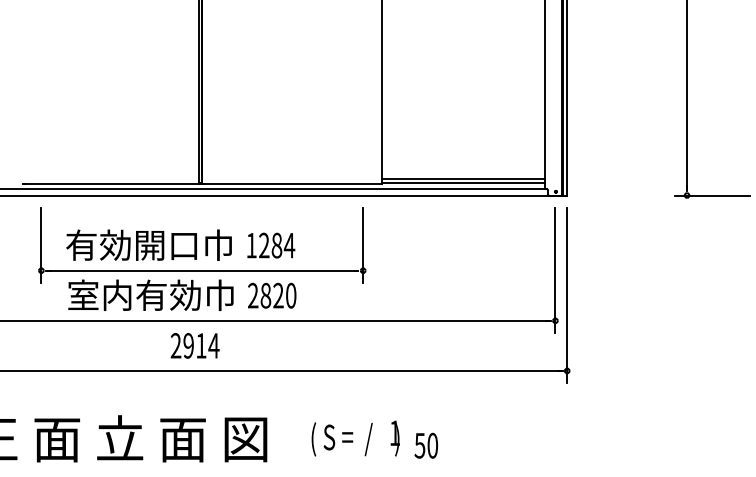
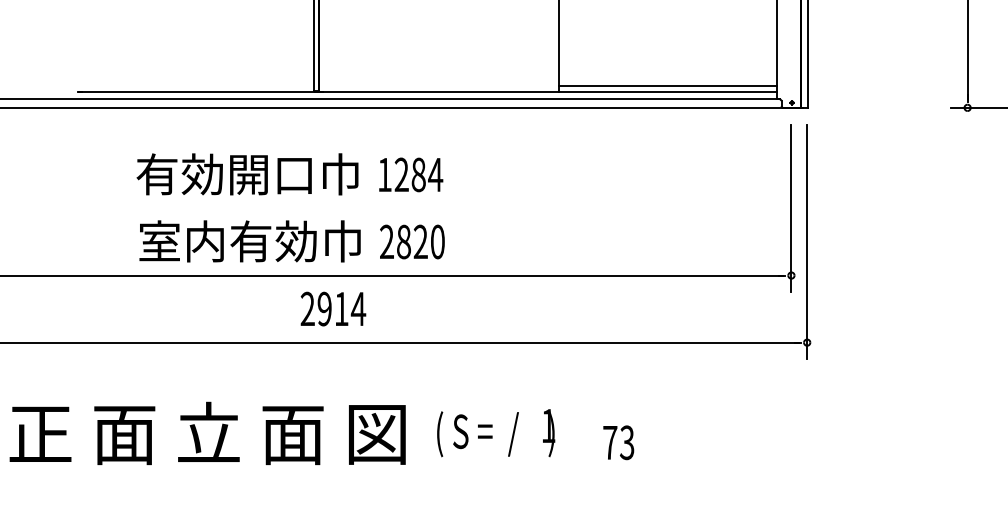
part: (202, 270) -> (319, 208), removed
text: (194, 345) -> (332, 308), moved
text: (355, 438) -> (495, 433), moved
text: (426, 445) -> (618, 442), 50 -> 73

